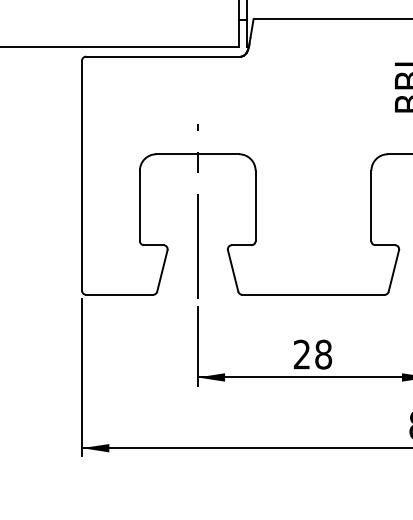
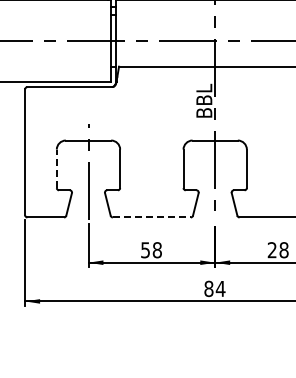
line: (139, 205) -> (56, 168), solid -> dashed
line: (312, 294) -> (151, 217), solid -> dashed
text: (301, 355) -> (145, 250), 28 -> 58

